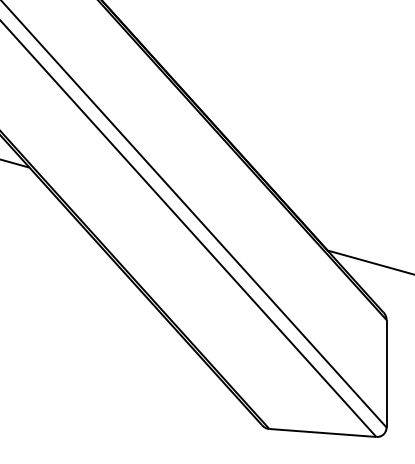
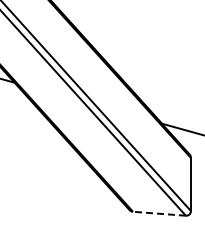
line: (320, 432) -> (158, 213), solid -> dashed

